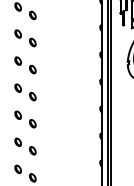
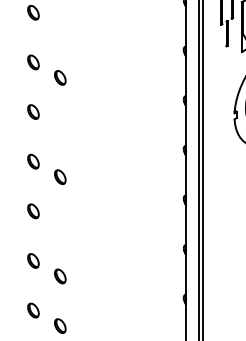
part: (32, 15) -> (59, 28), removed
part: (32, 69) -> (59, 127), removed
part: (32, 123) -> (59, 226), removed

